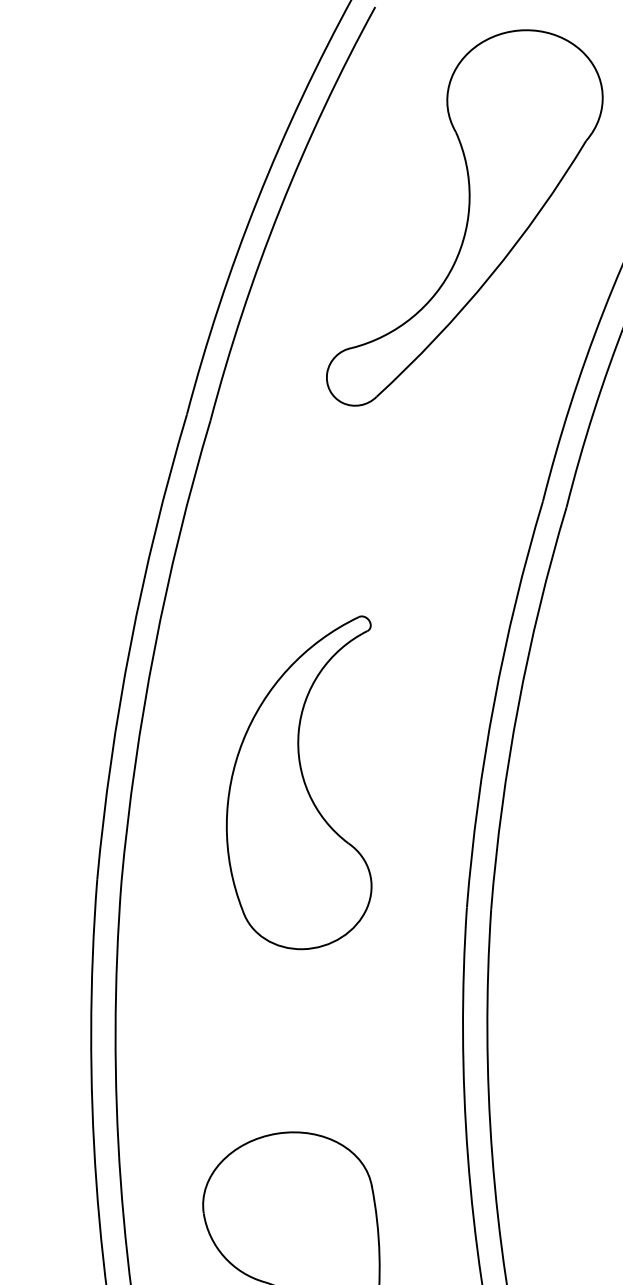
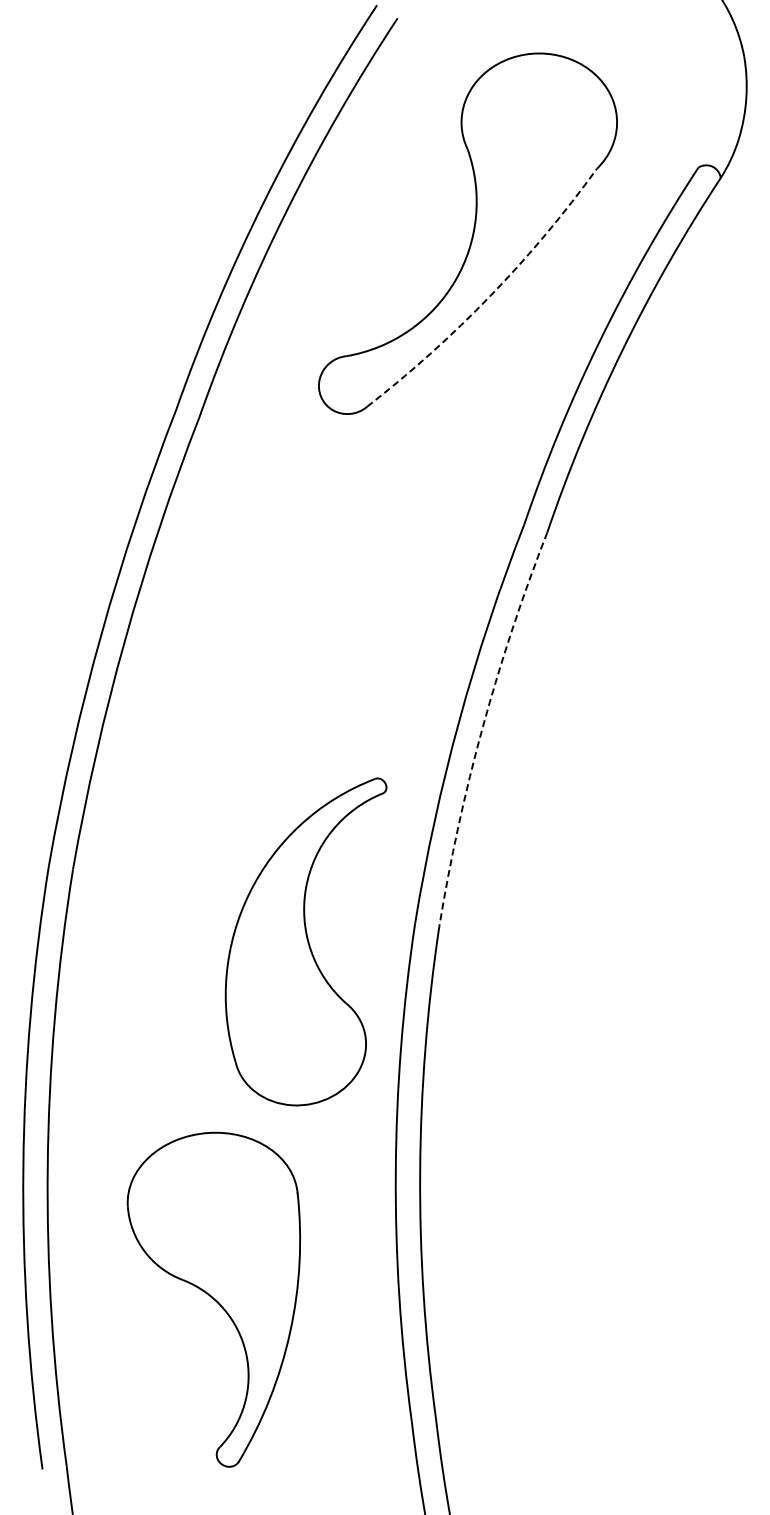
line: (490, 275) -> (490, 295), solid -> dashed
arc: (517, 705) -> (482, 726), solid -> dashed
part: (302, 784) -> (305, 941), moved

